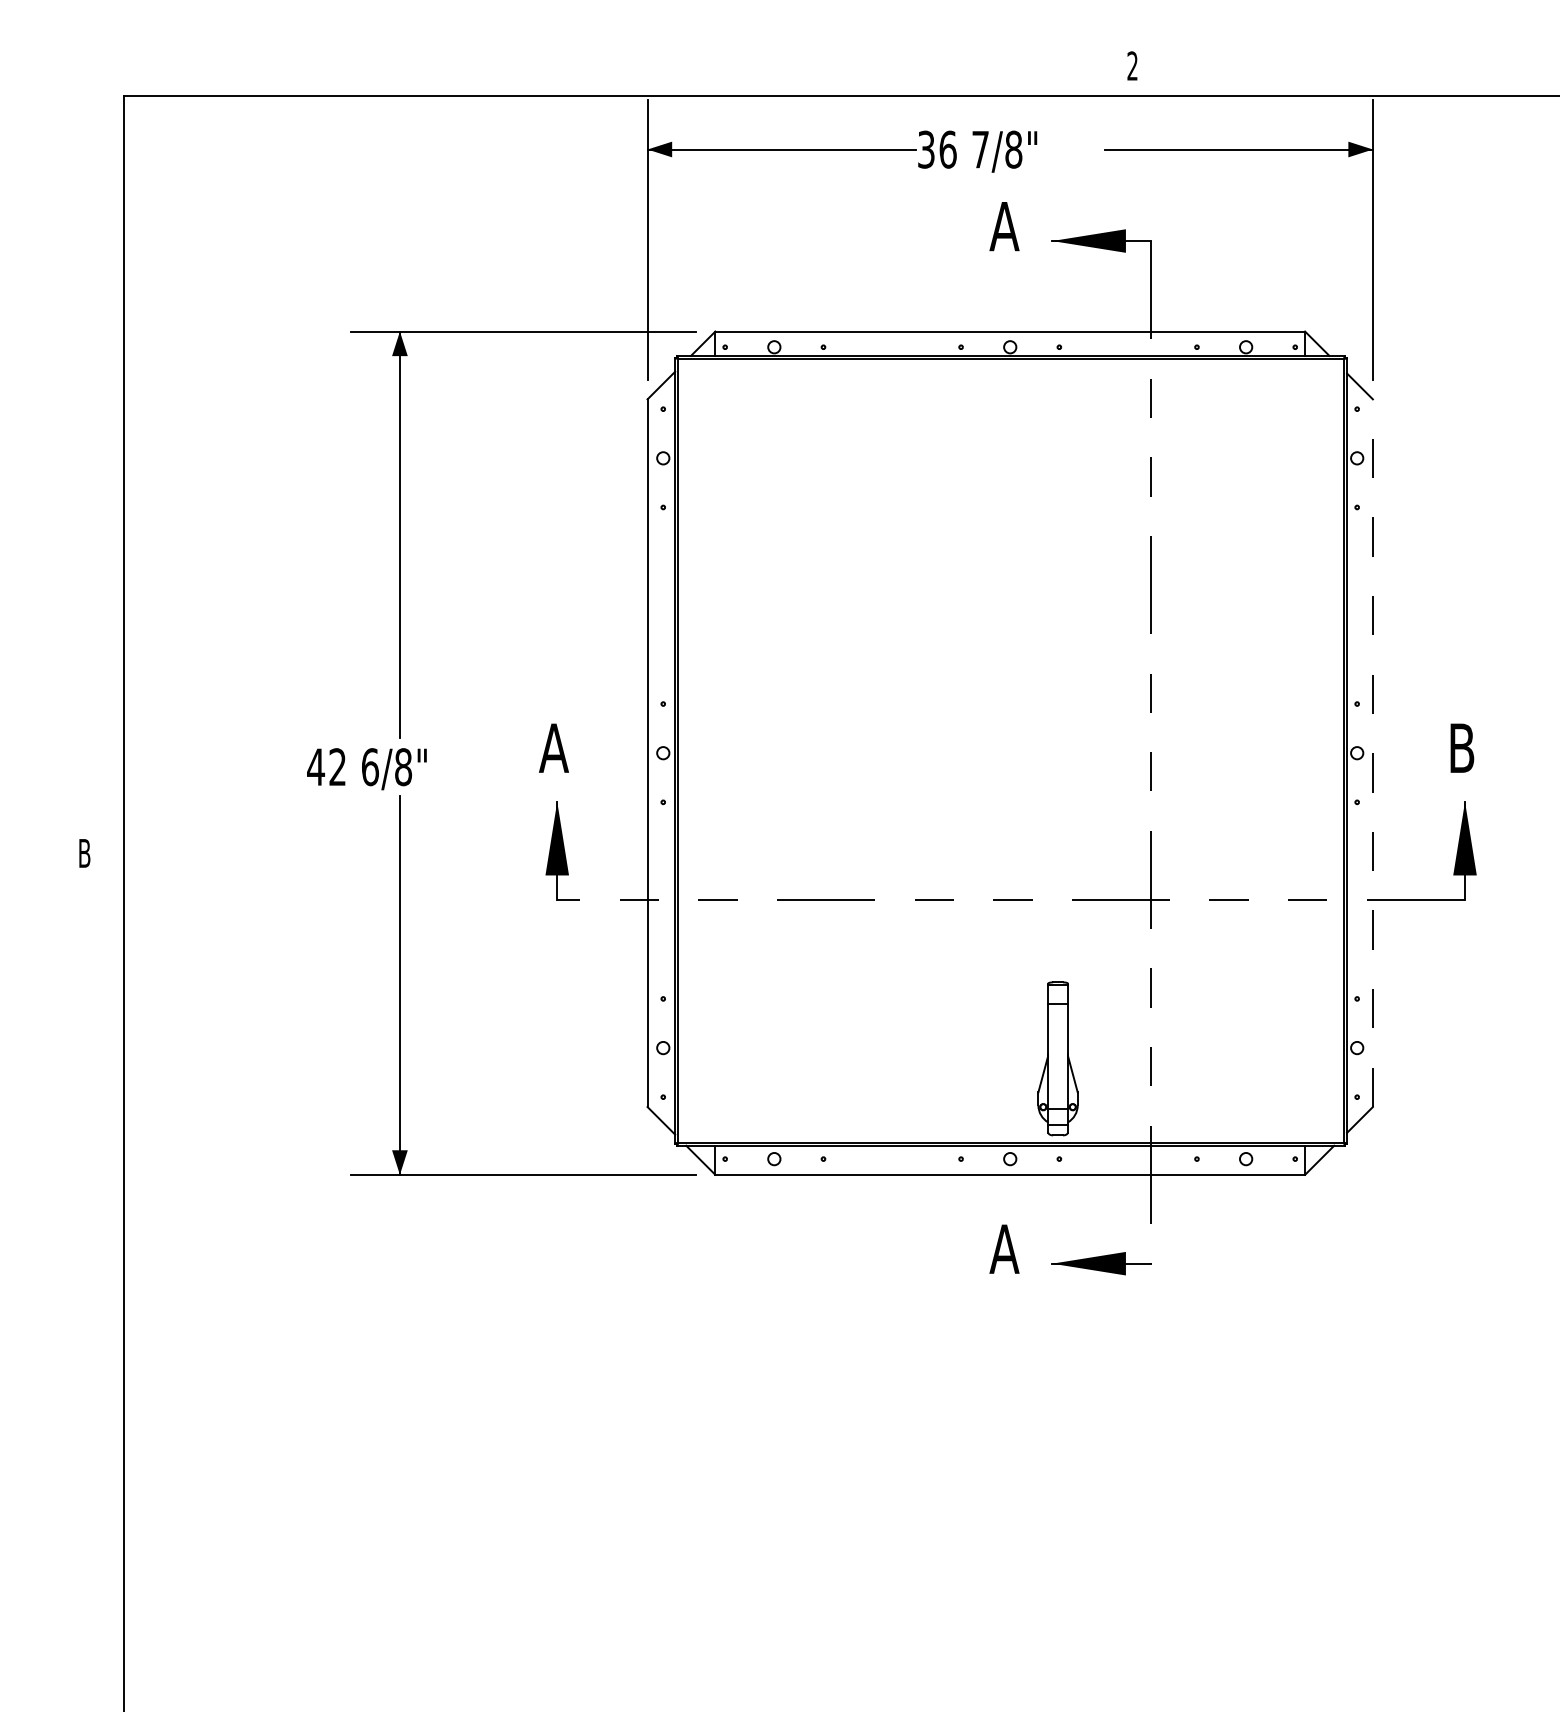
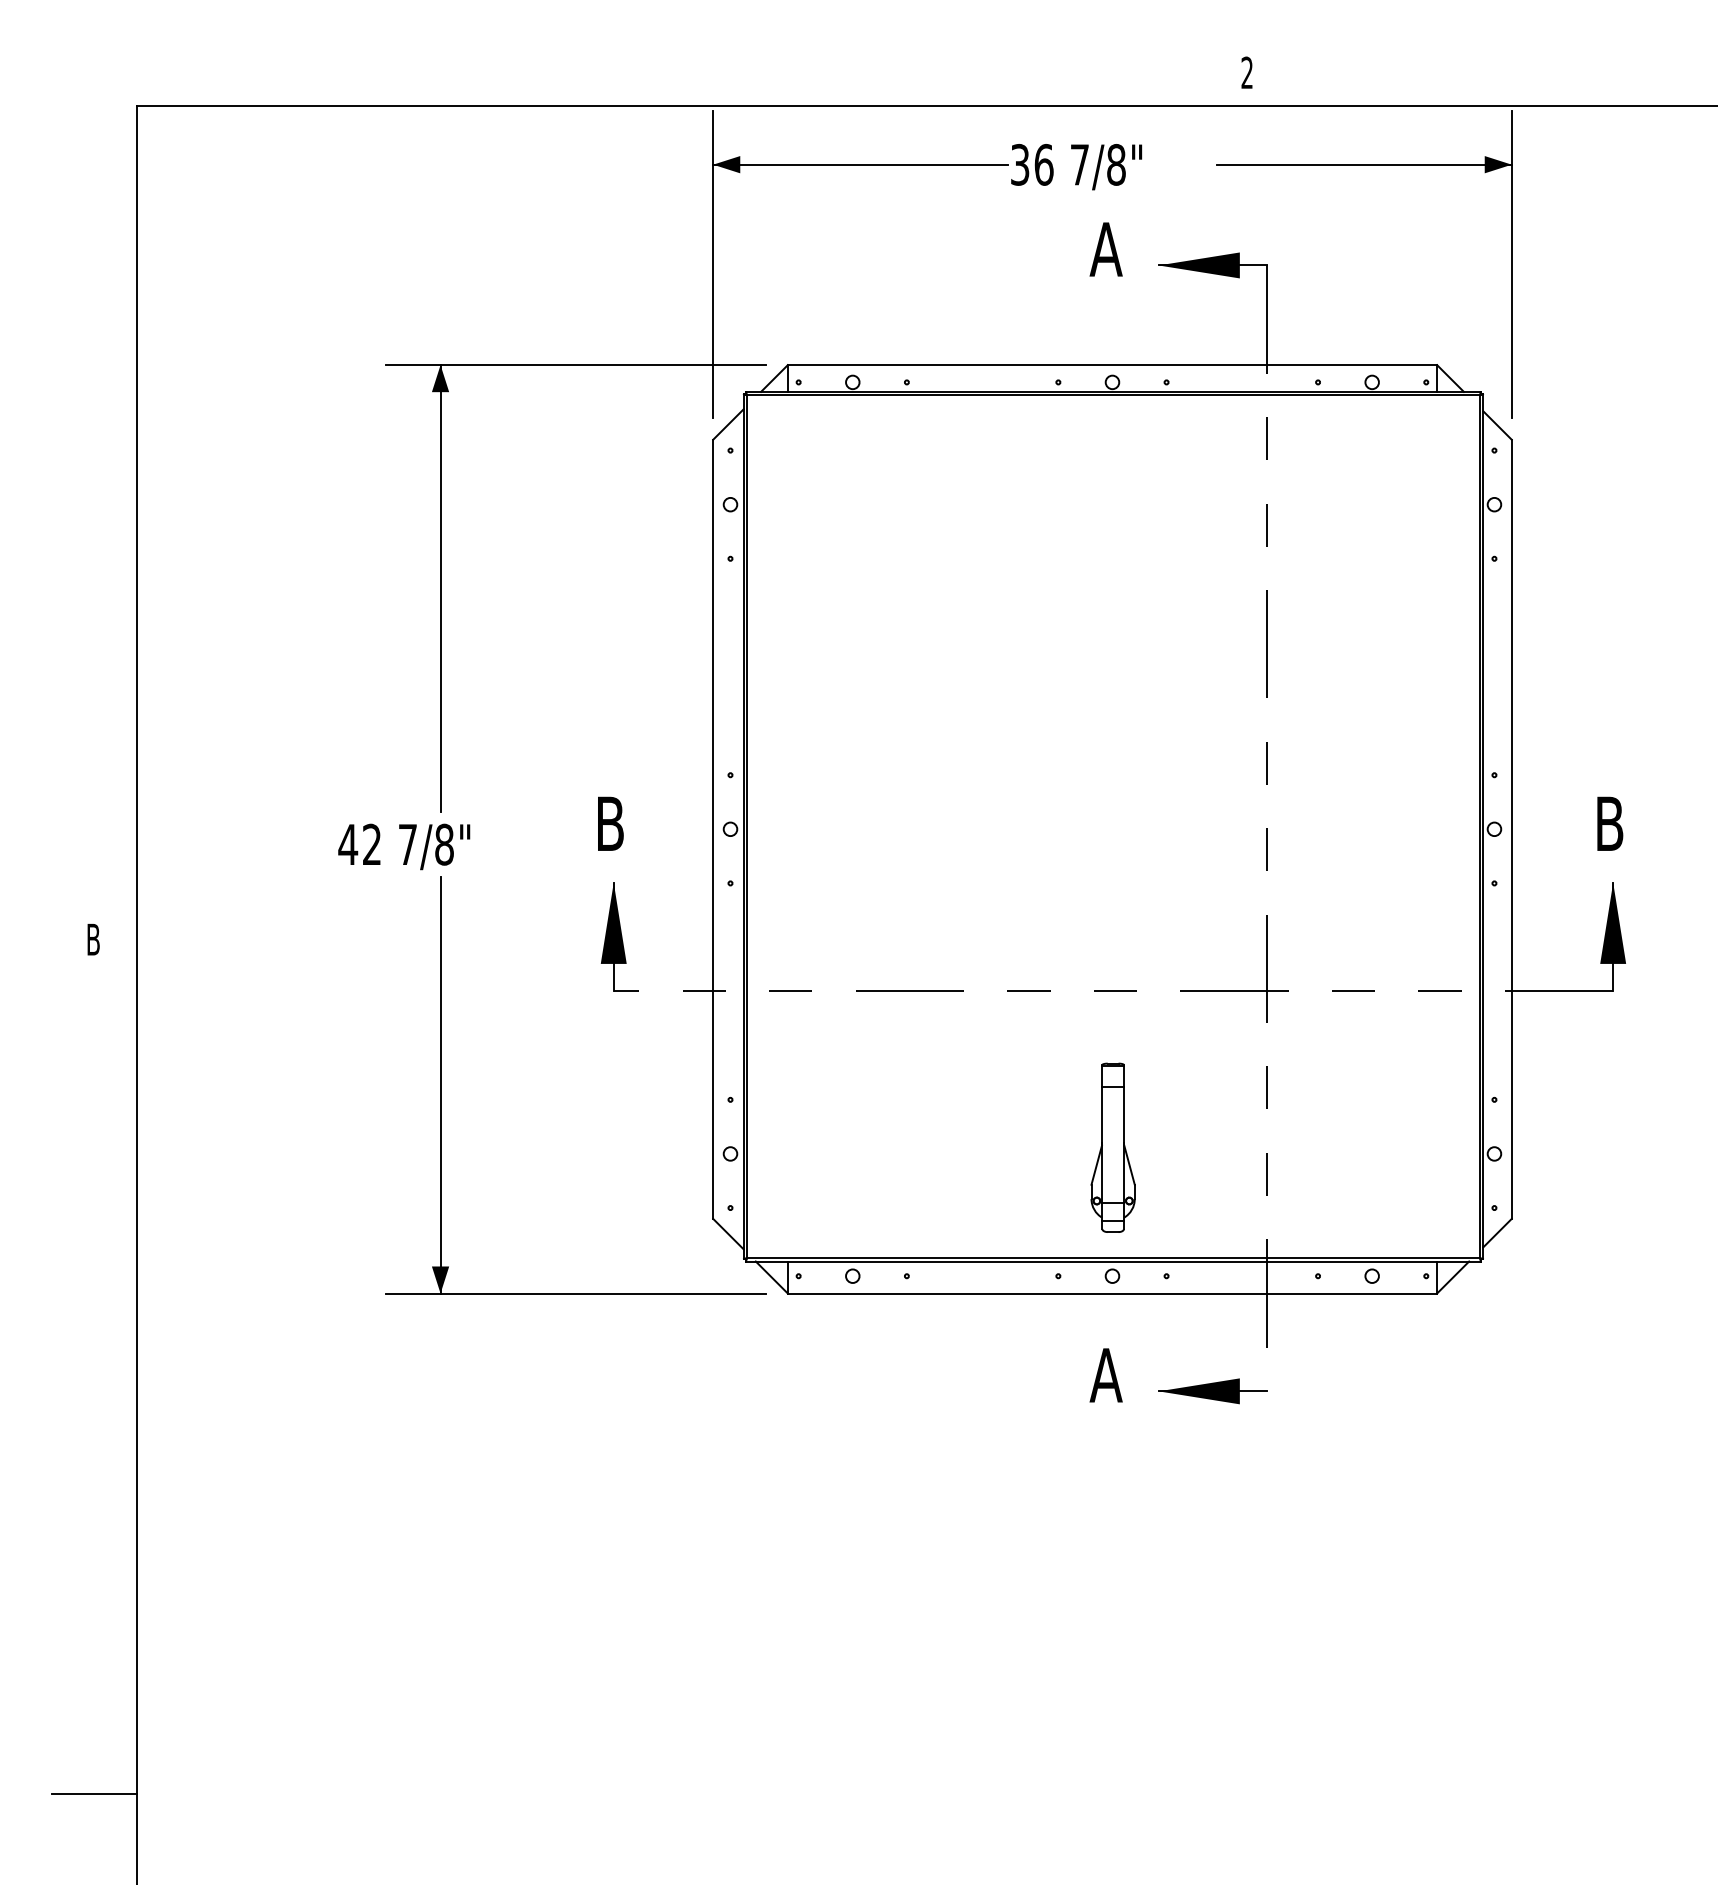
text: (553, 747) -> (609, 823), A -> B
line: (1372, 753) -> (1511, 829), dashed -> solid
text: (369, 766) -> (407, 844), 6/8" -> 7/8"
part: (1057, 1058) -> (1112, 1147), moved
line: (84, 1629) -> (93, 1794), added

